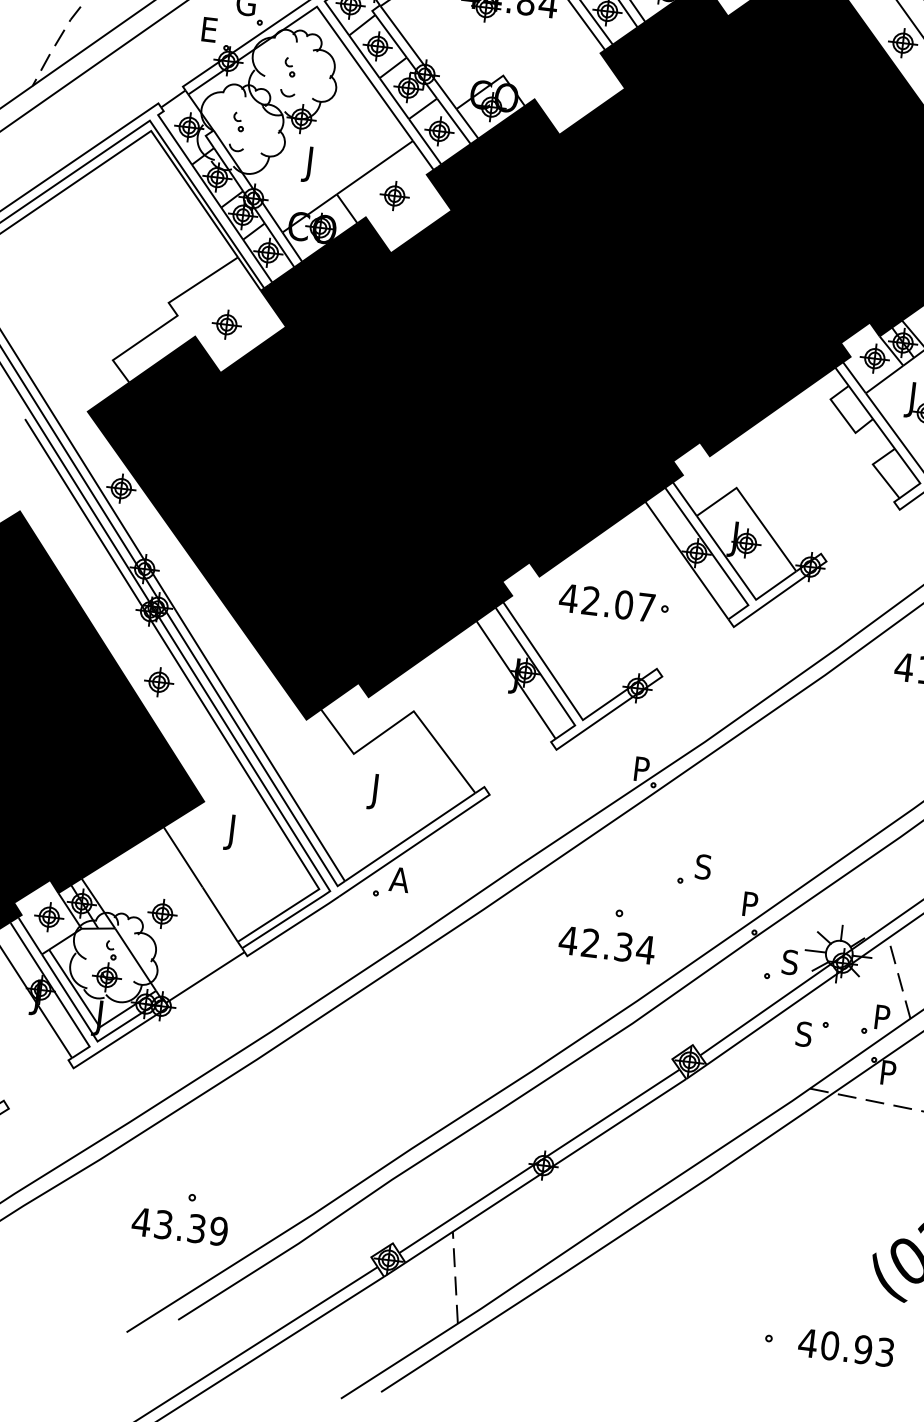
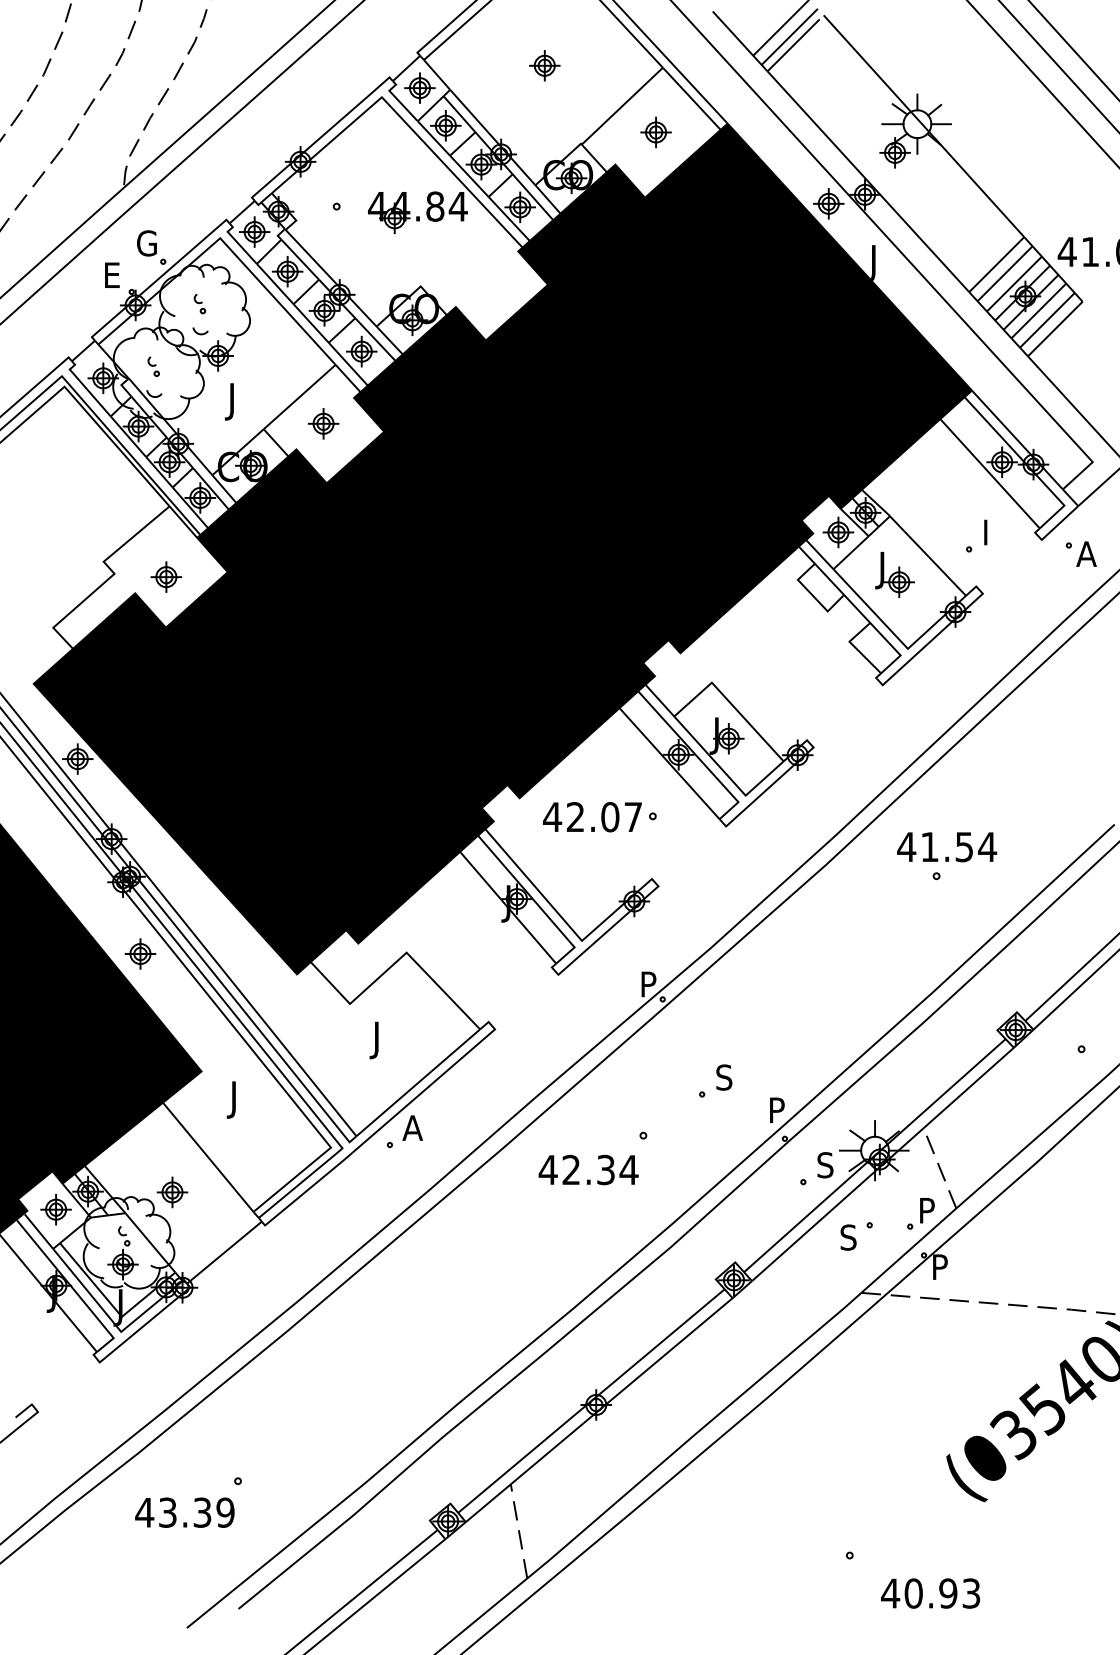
text: (607, 944) -> (588, 1169), moved
text: (179, 1226) -> (184, 1512), moved
text: (846, 1347) -> (930, 1593), moved

